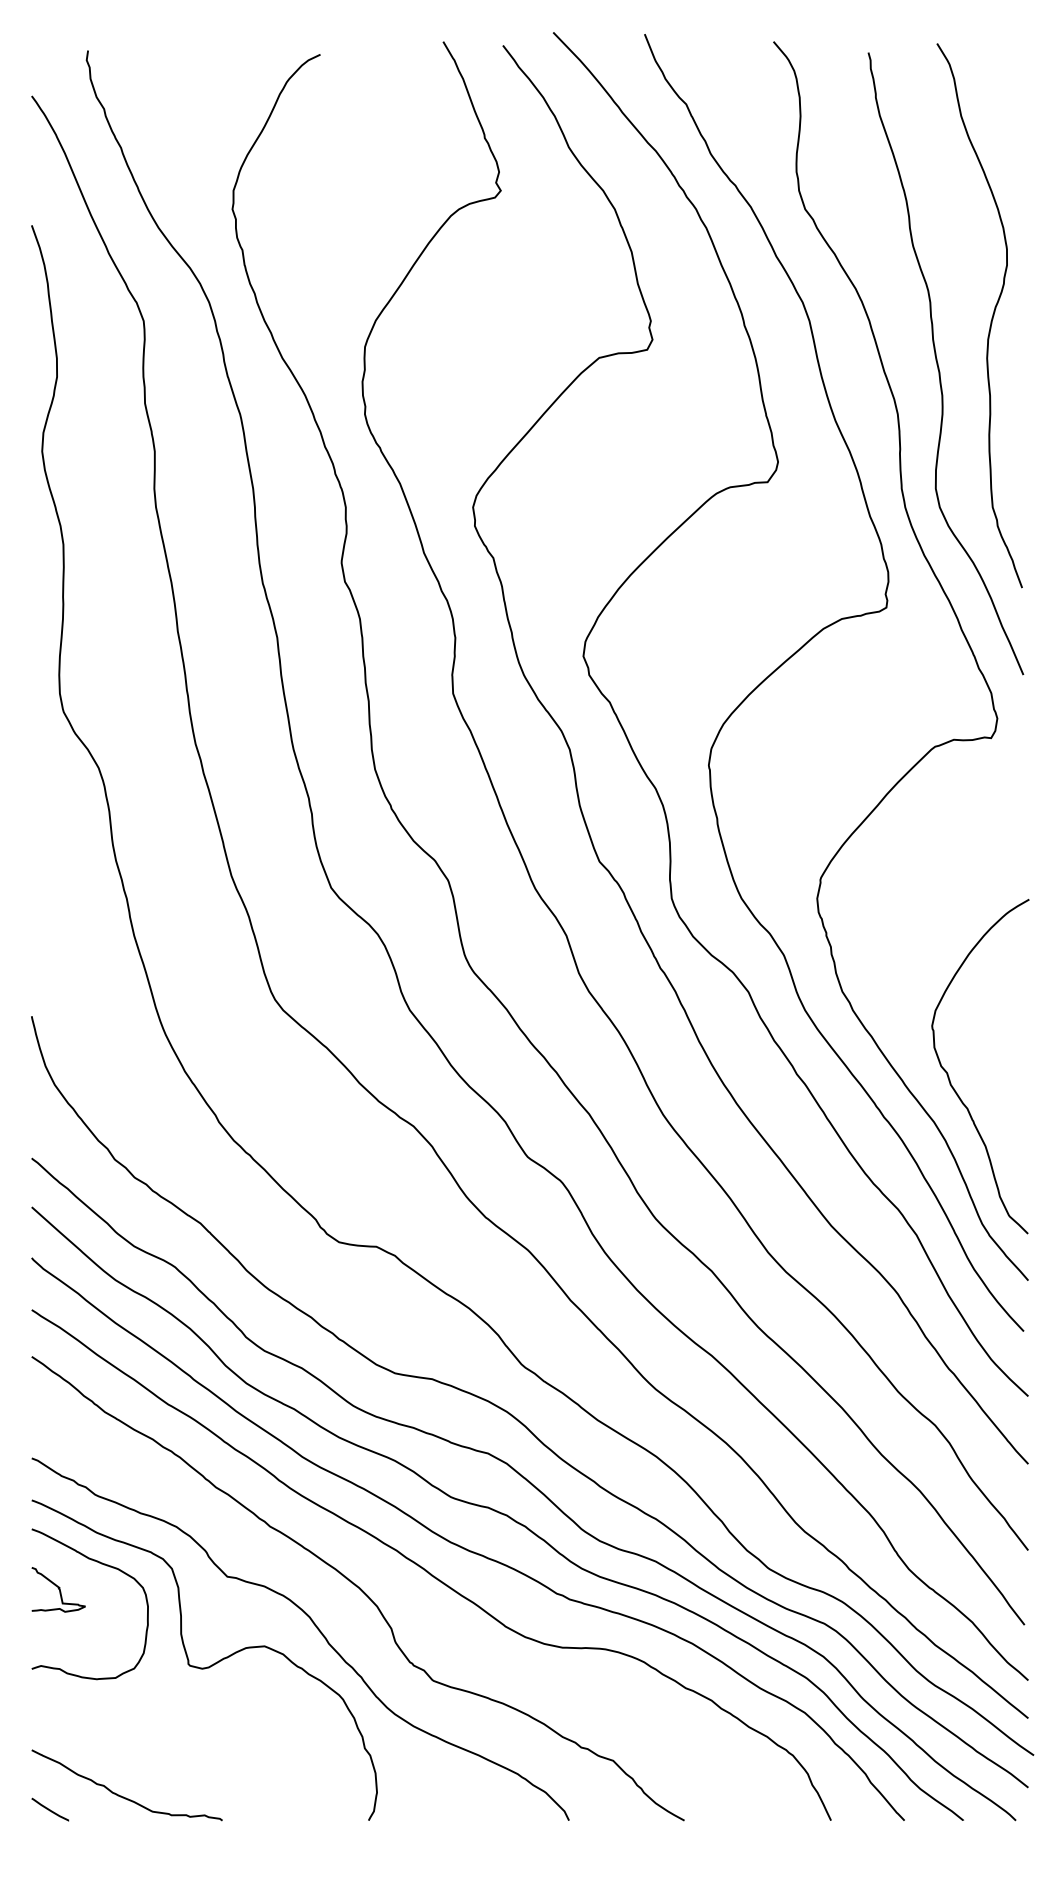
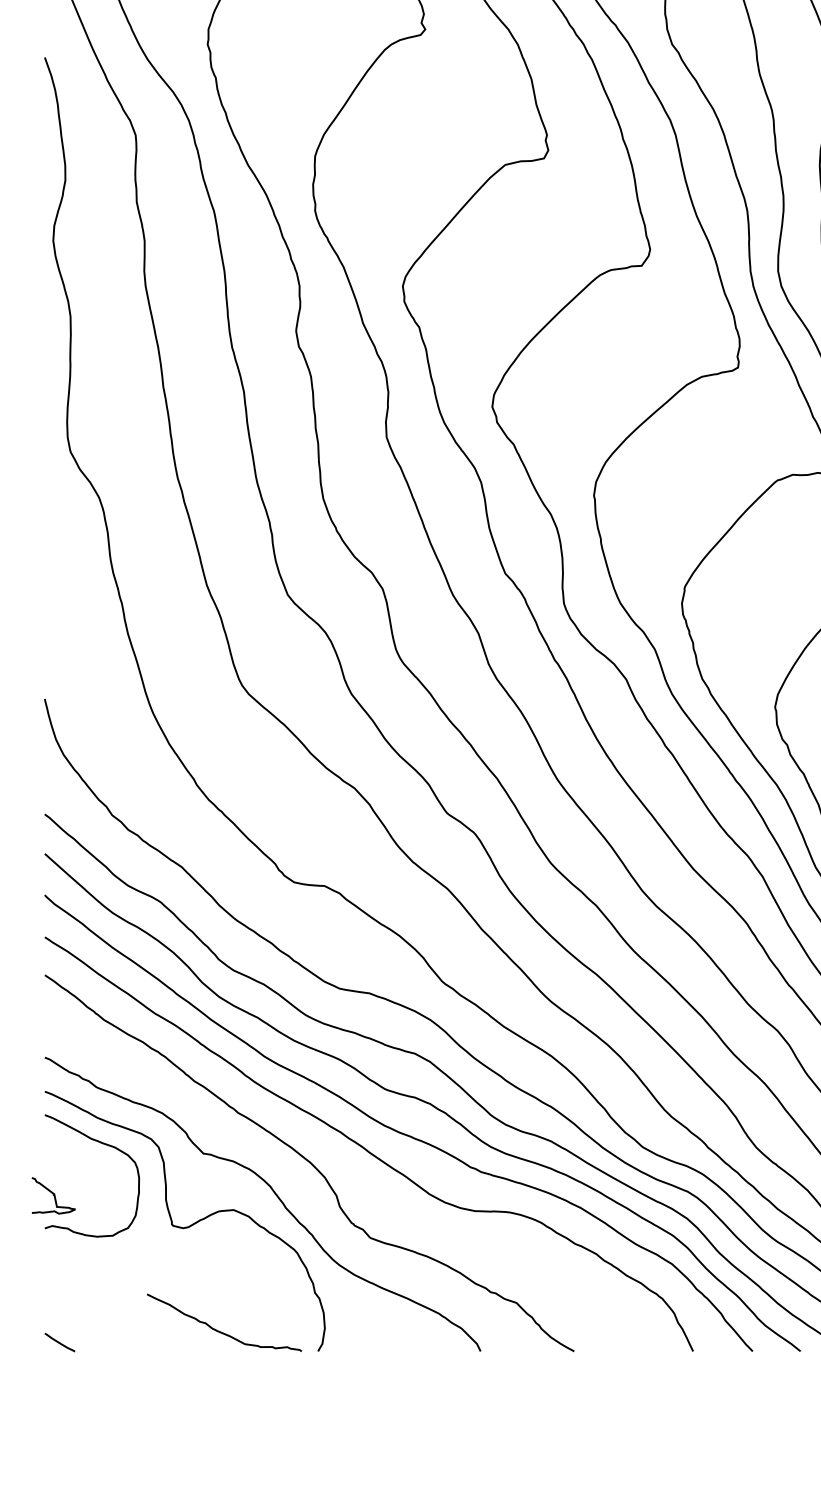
curve: (58, 1589) -> (53, 1195), moved
curve: (121, 1795) -> (219, 1331), moved

